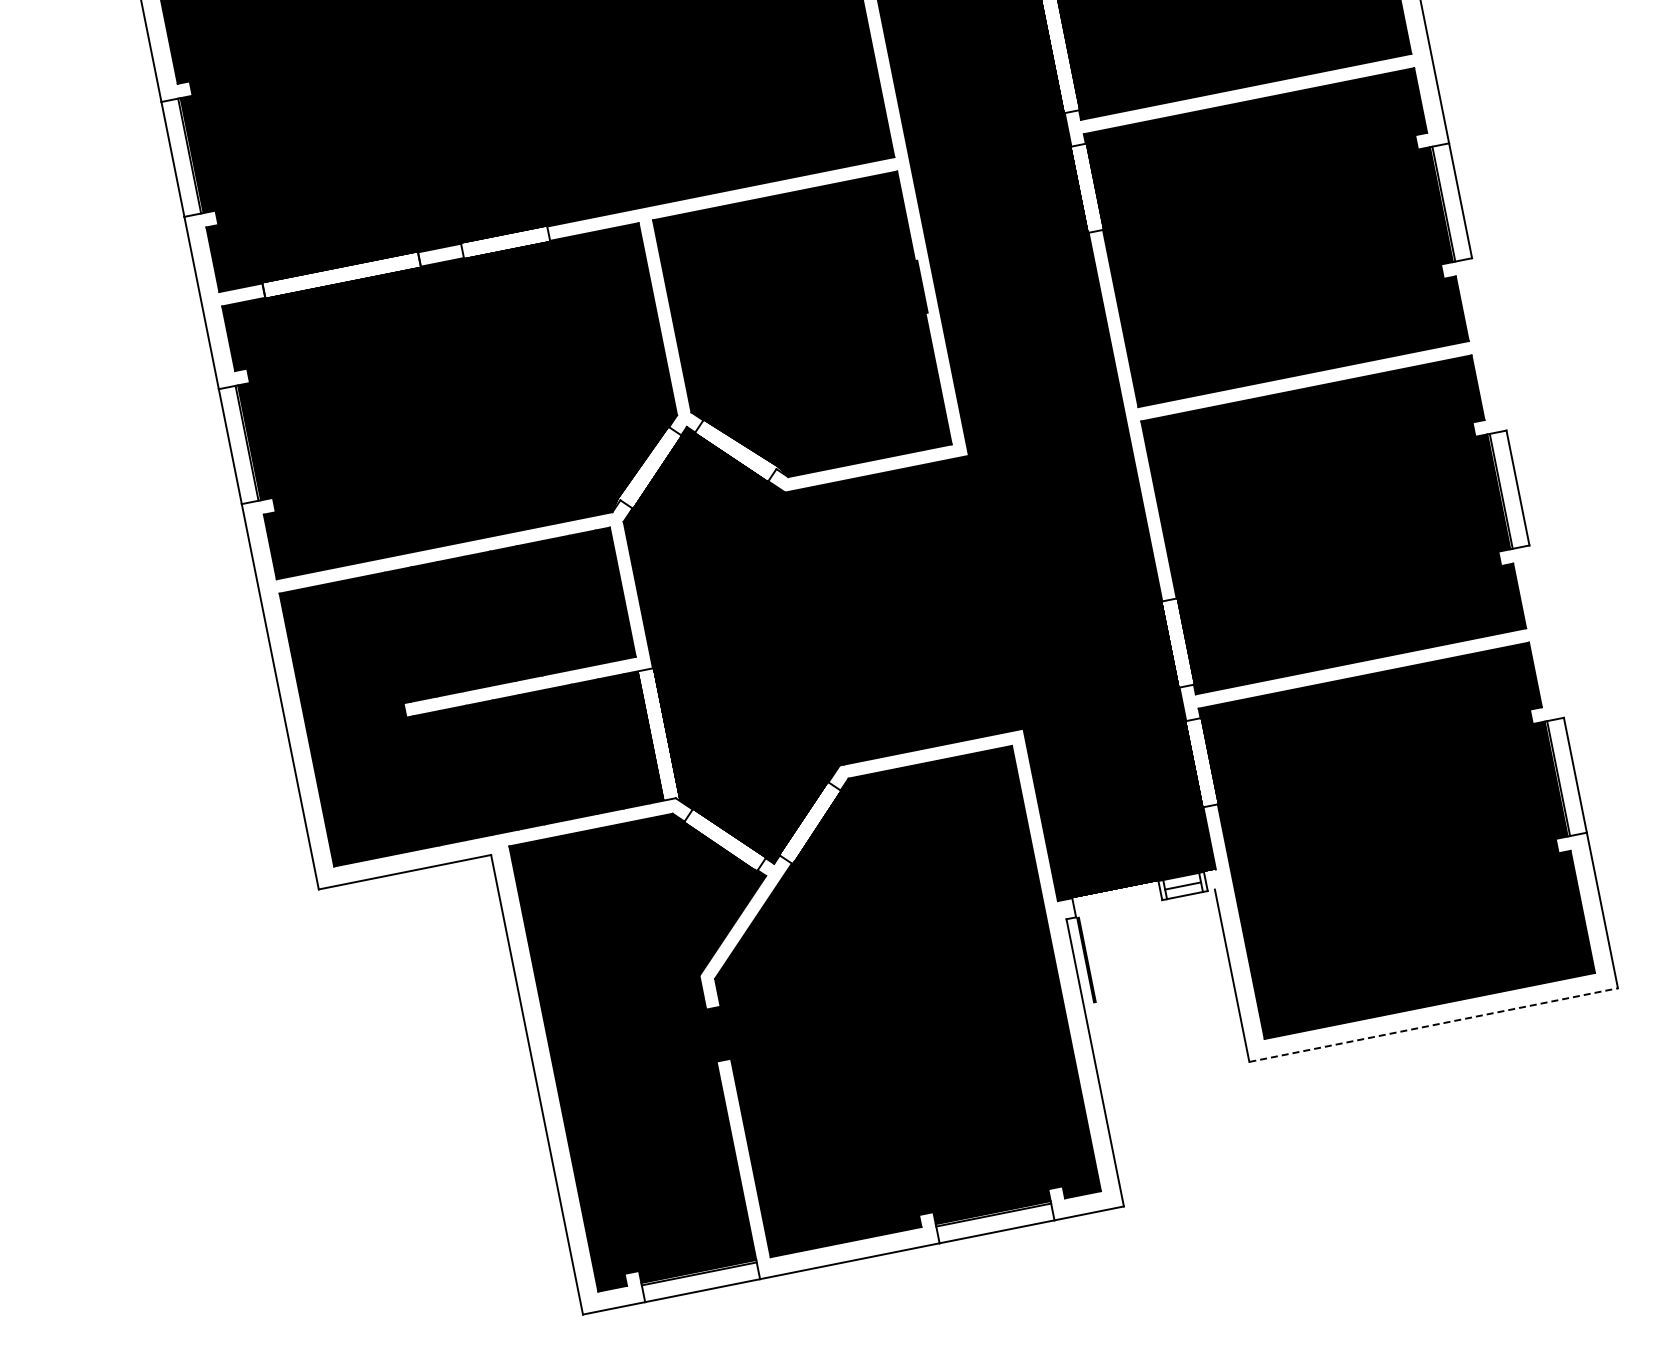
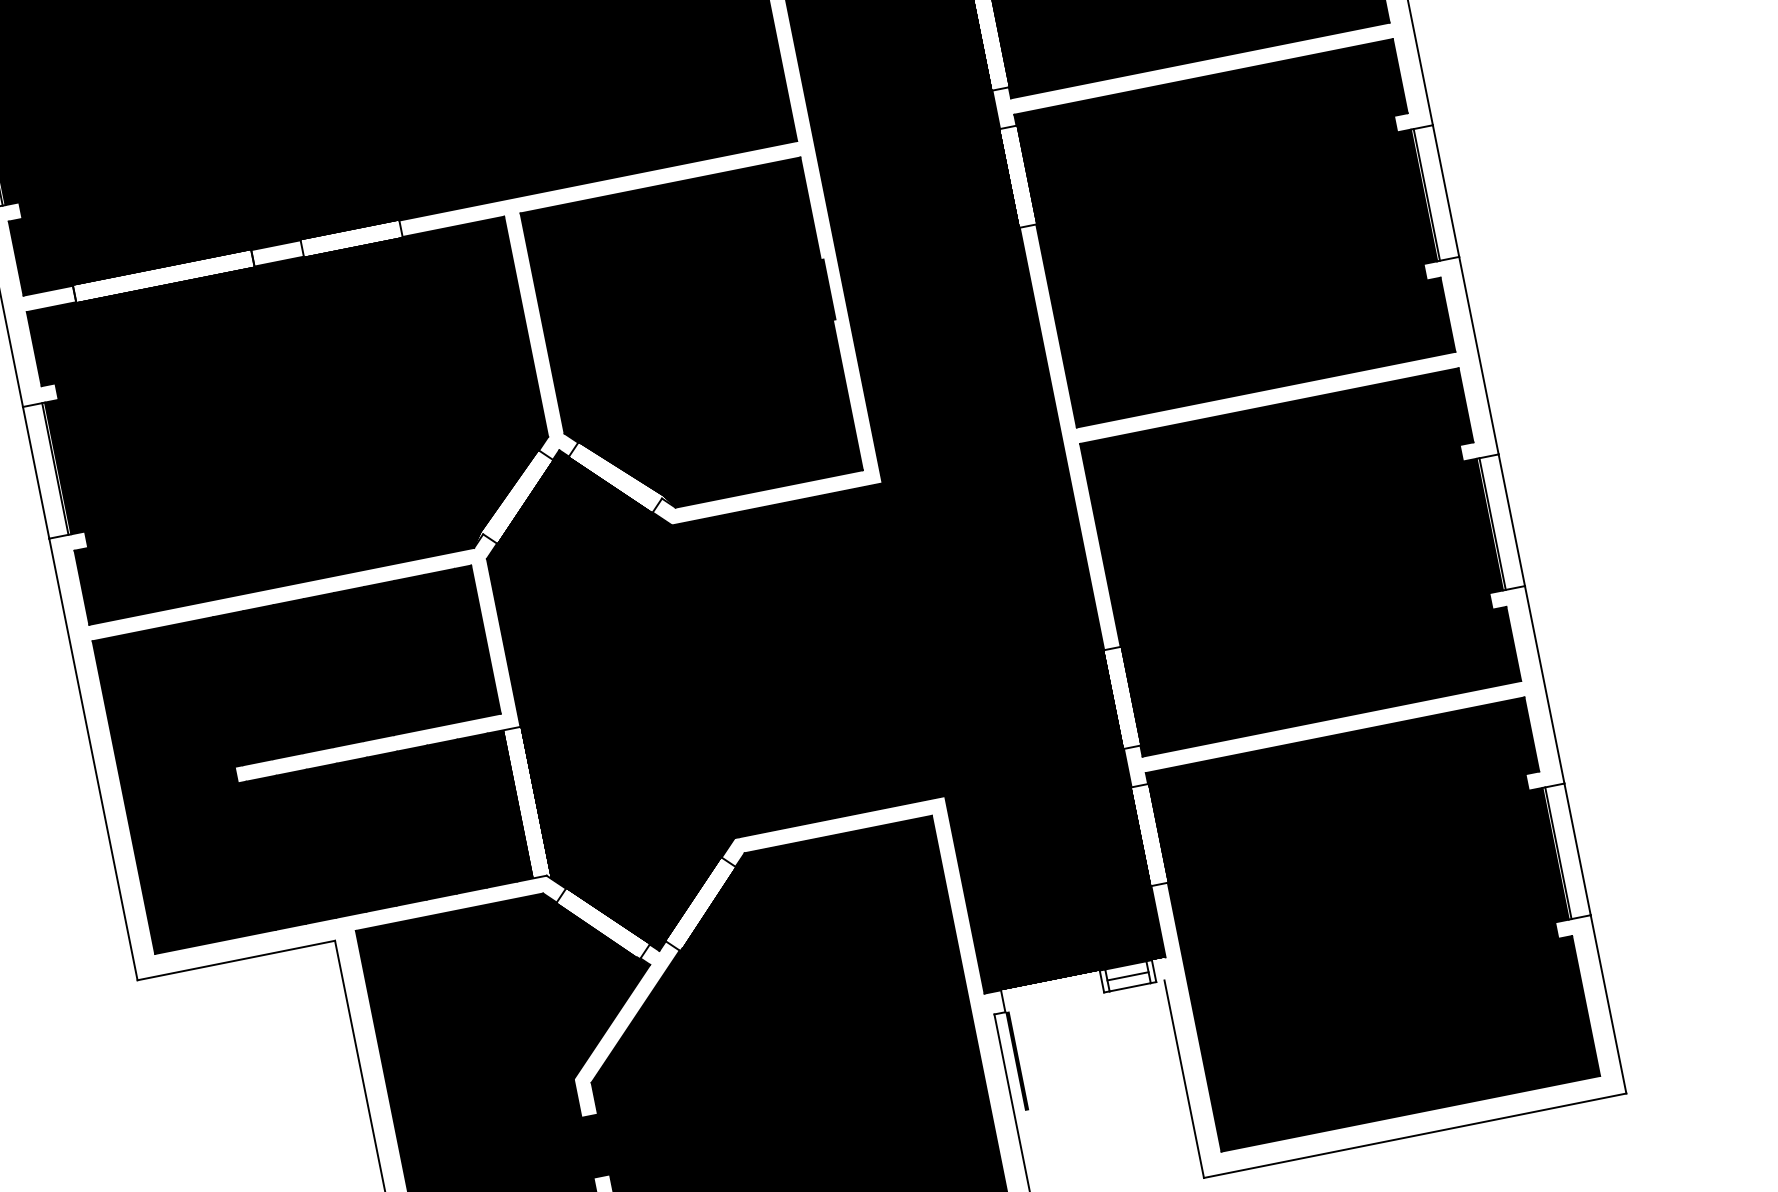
line: (1489, 344) -> (1479, 355), added
line: (1546, 631) -> (1544, 684), added
line: (1433, 1025) -> (1414, 1136), dashed -> solid

